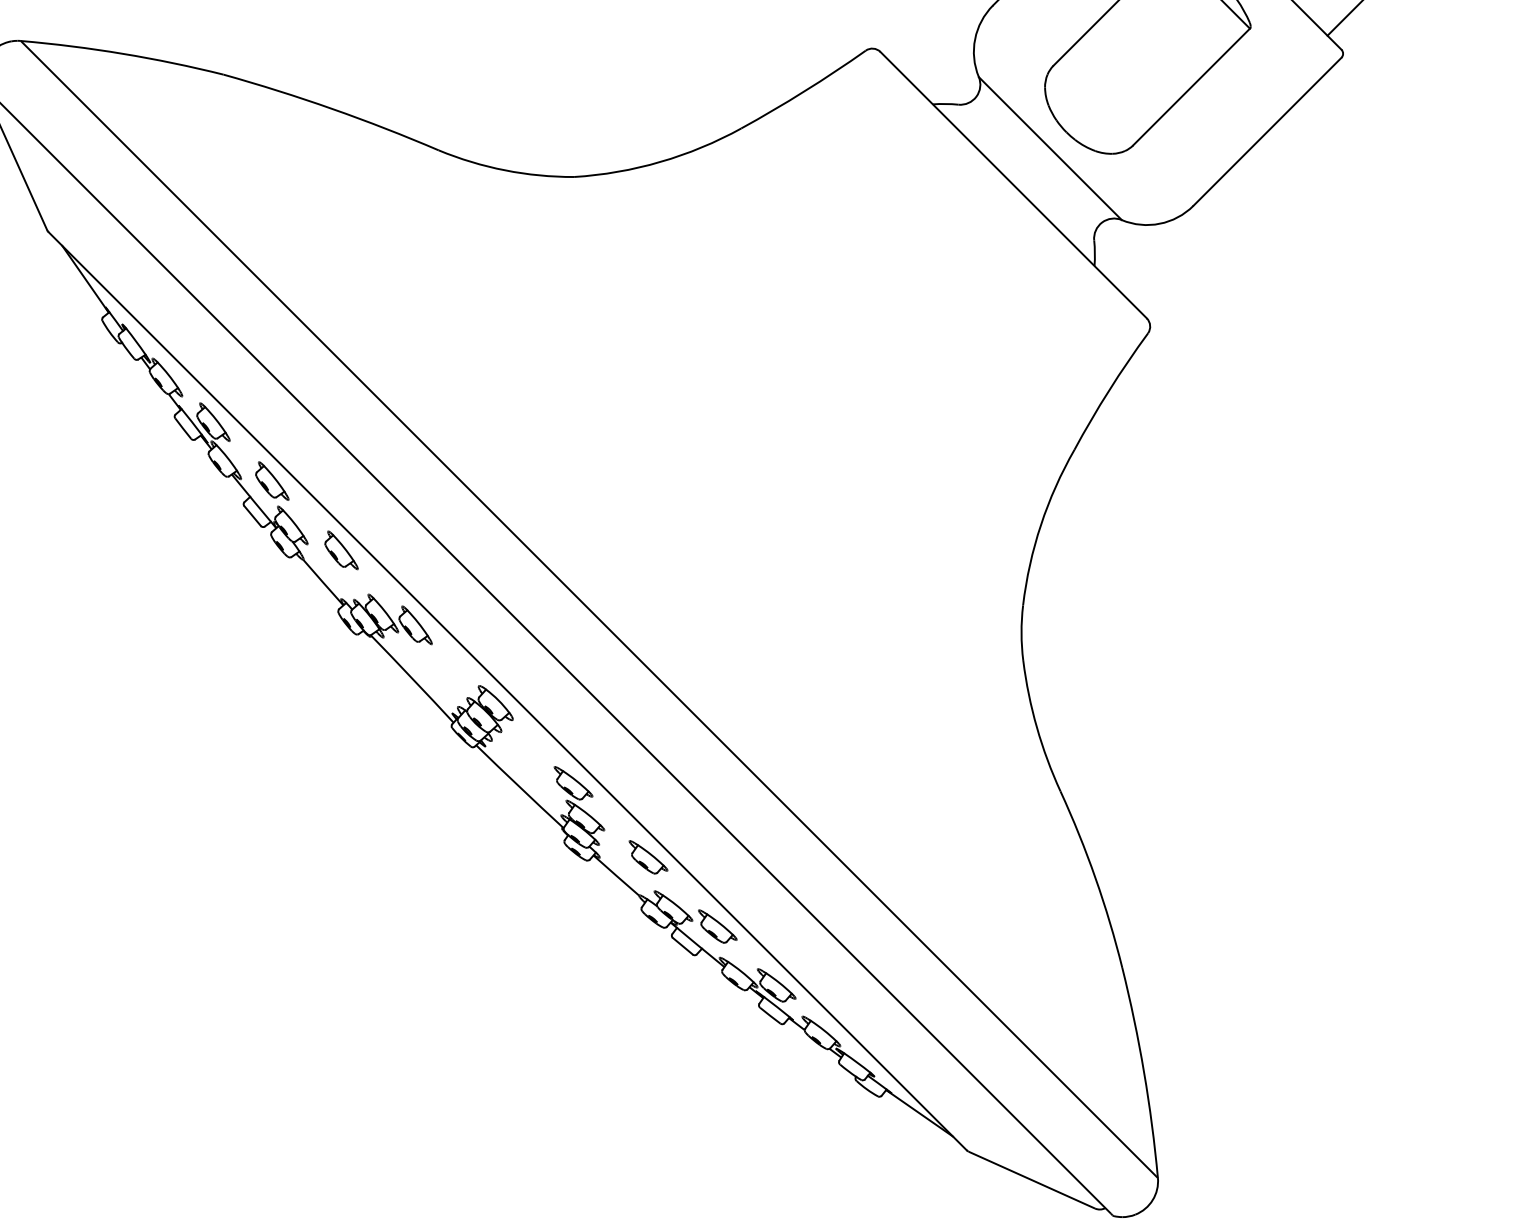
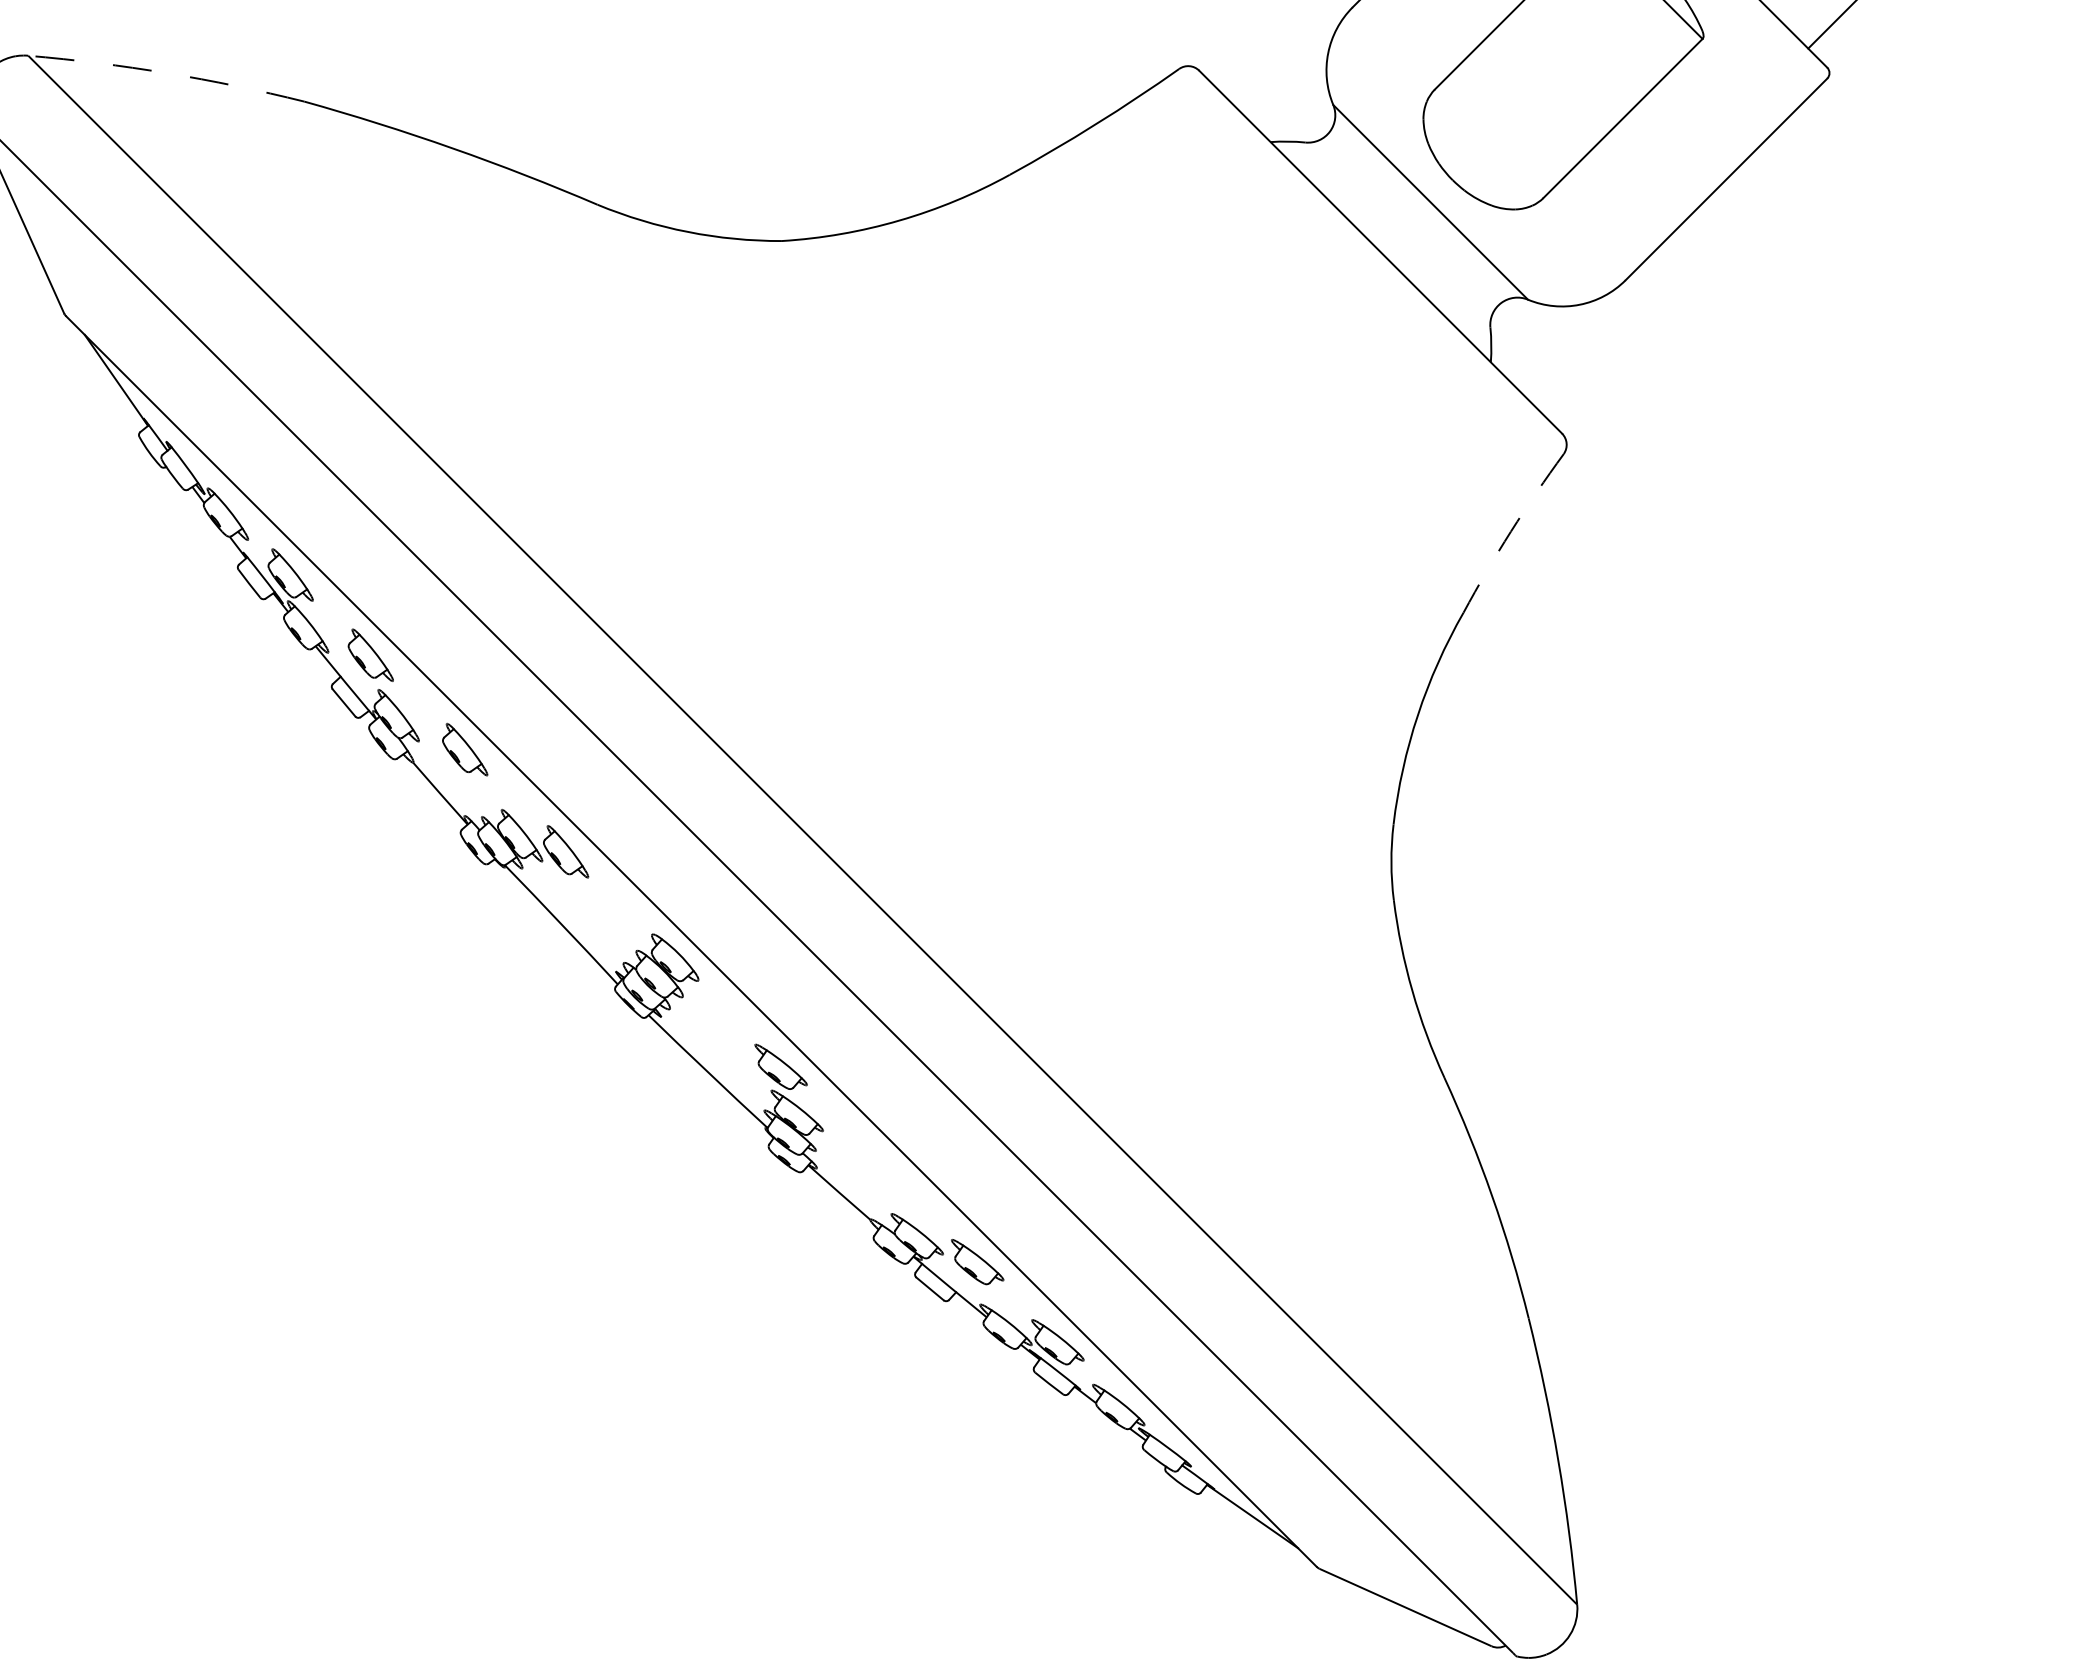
arc: (123, 54) -> (167, 73), solid -> dashed
arc: (1108, 390) -> (1510, 531), solid -> dashed
part: (648, 857) -> (883, 1167), removed

